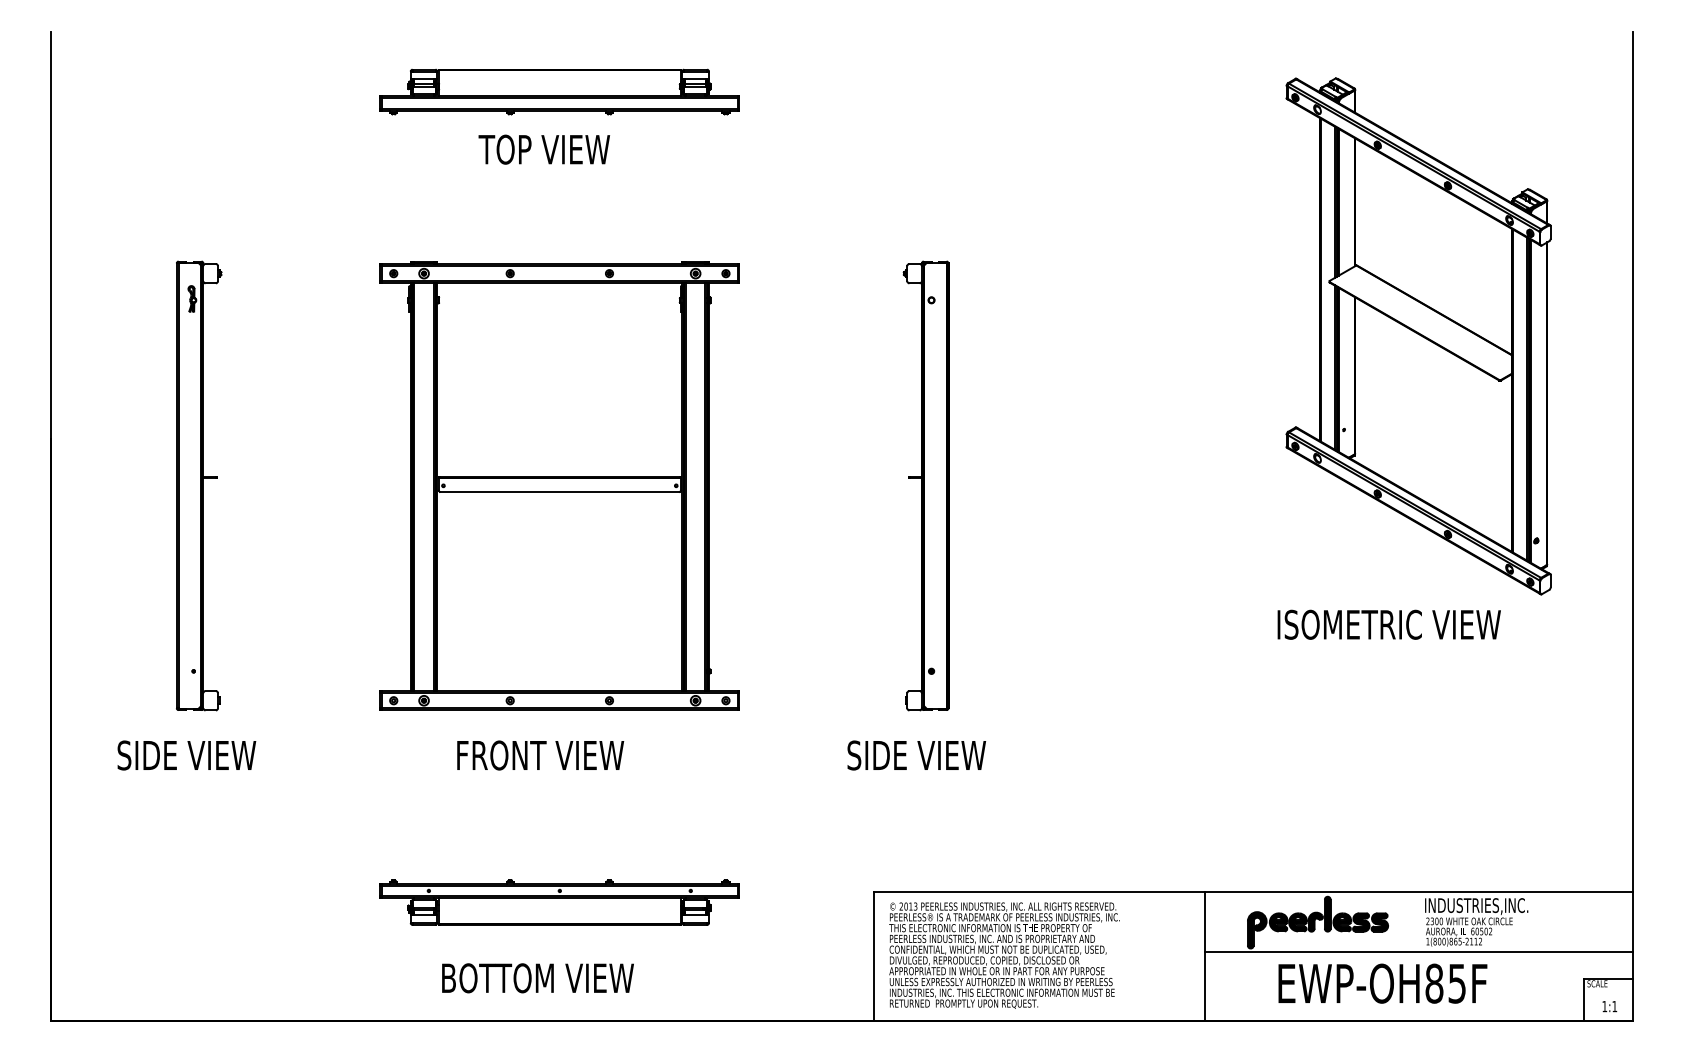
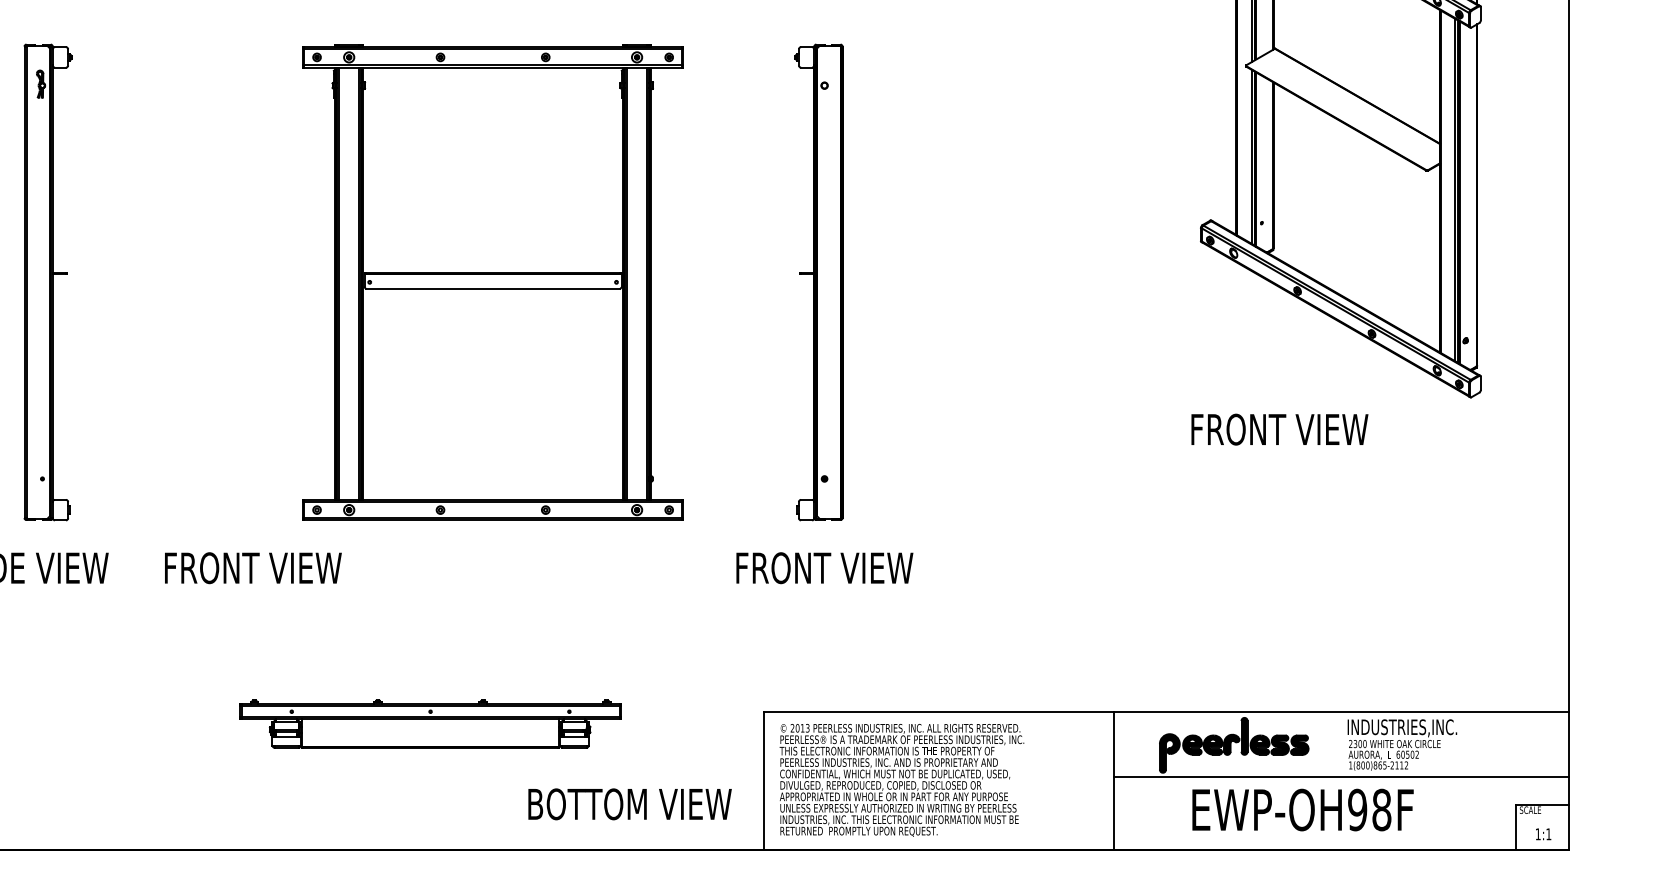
part: (559, 485) -> (492, 281), moved
text: (1390, 624) -> (1311, 429), ISOMETRIC VIEW -> FRONT VIEW
text: (540, 755) -> (253, 568), moved
text: (931, 755) -> (824, 568), SIDE VIEW -> FRONT VIEW
text: (537, 978) -> (629, 804), moved
text: (1445, 983) -> (1369, 809), EWP-OH85F -> EWP-OH98F

